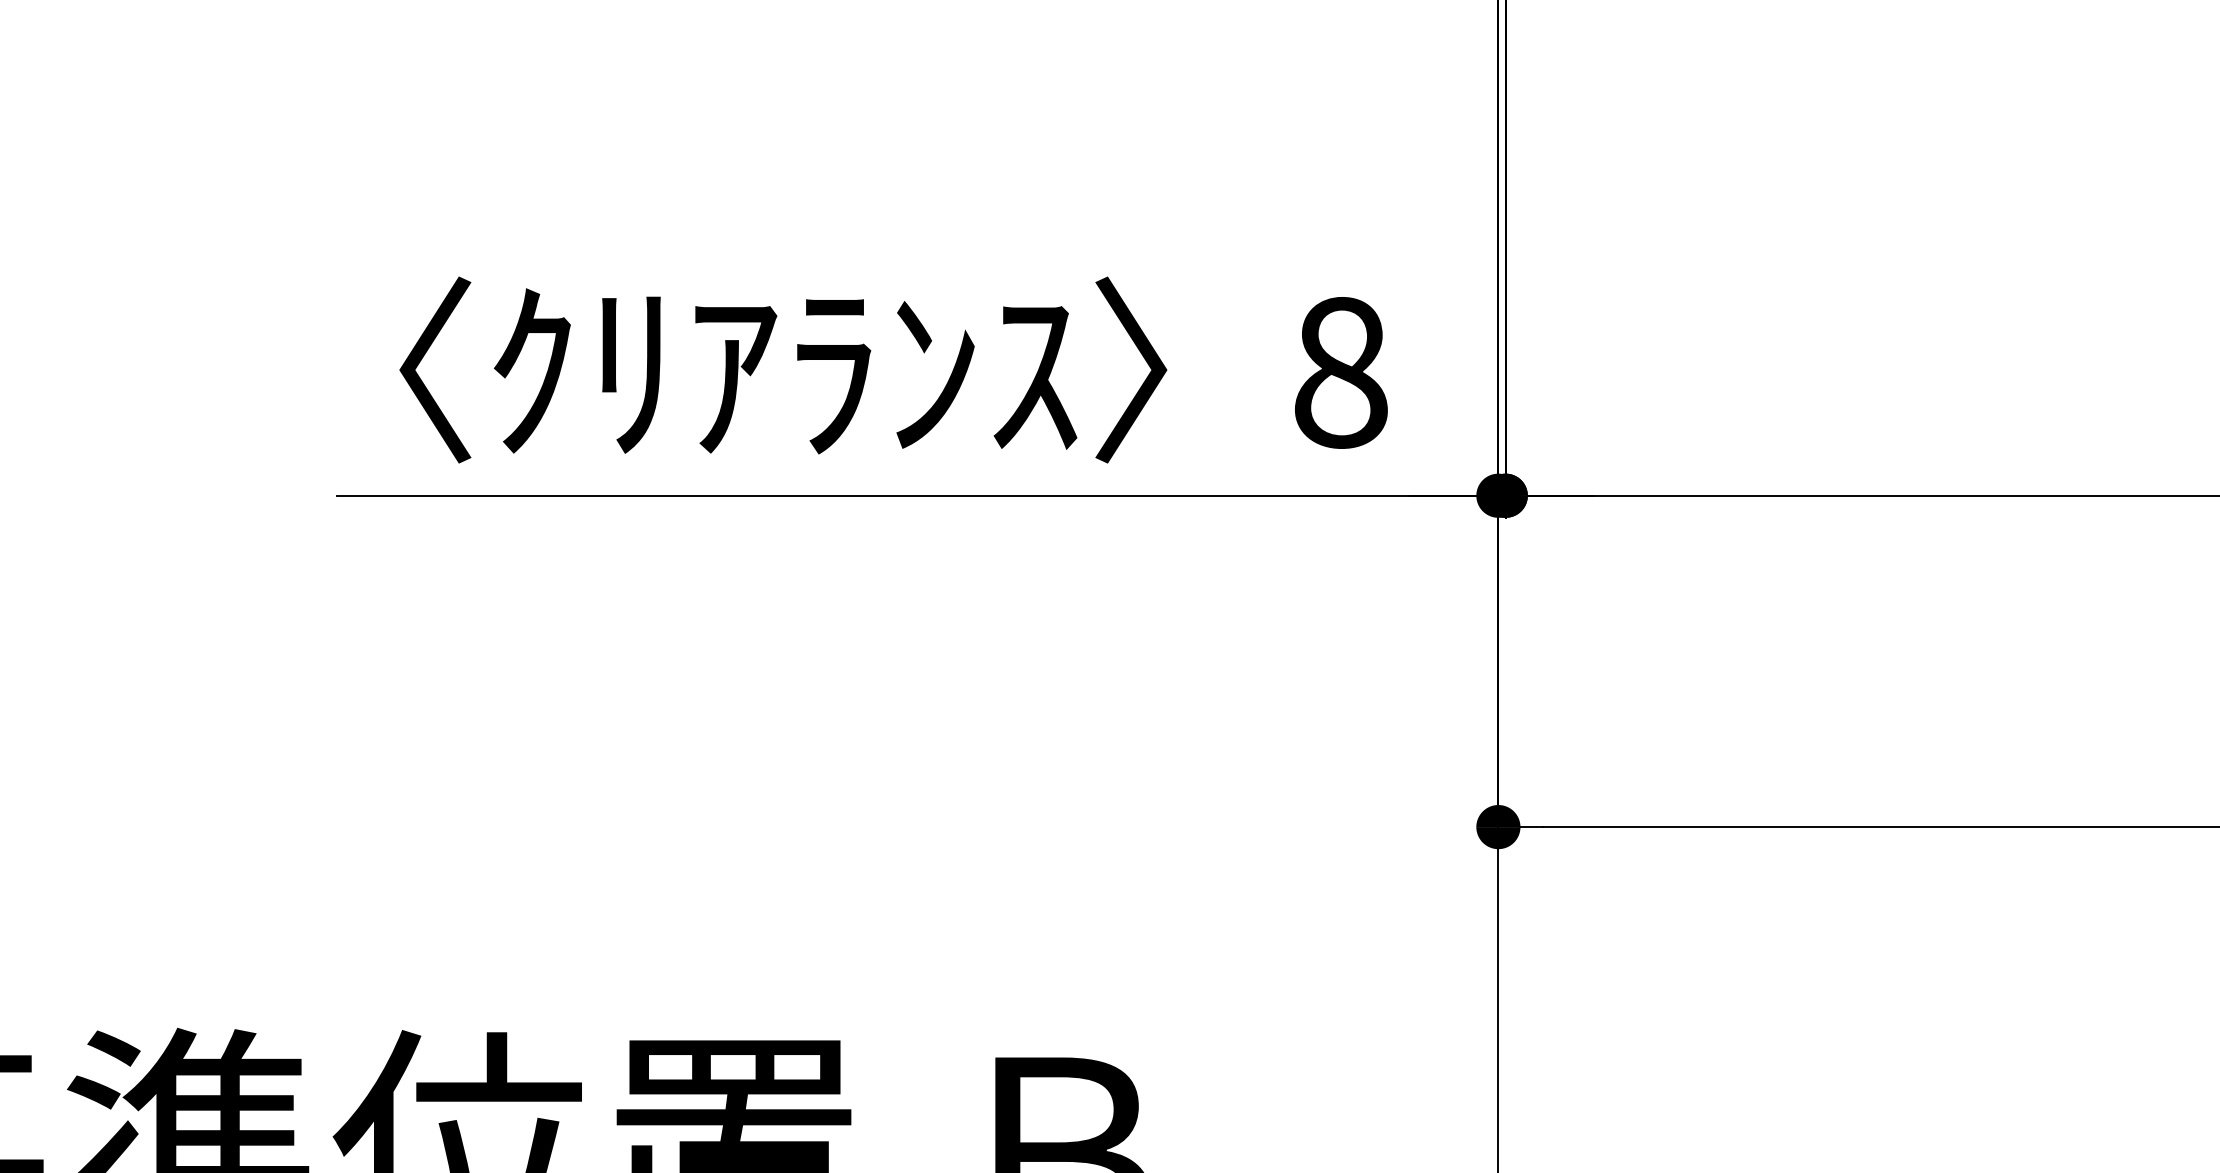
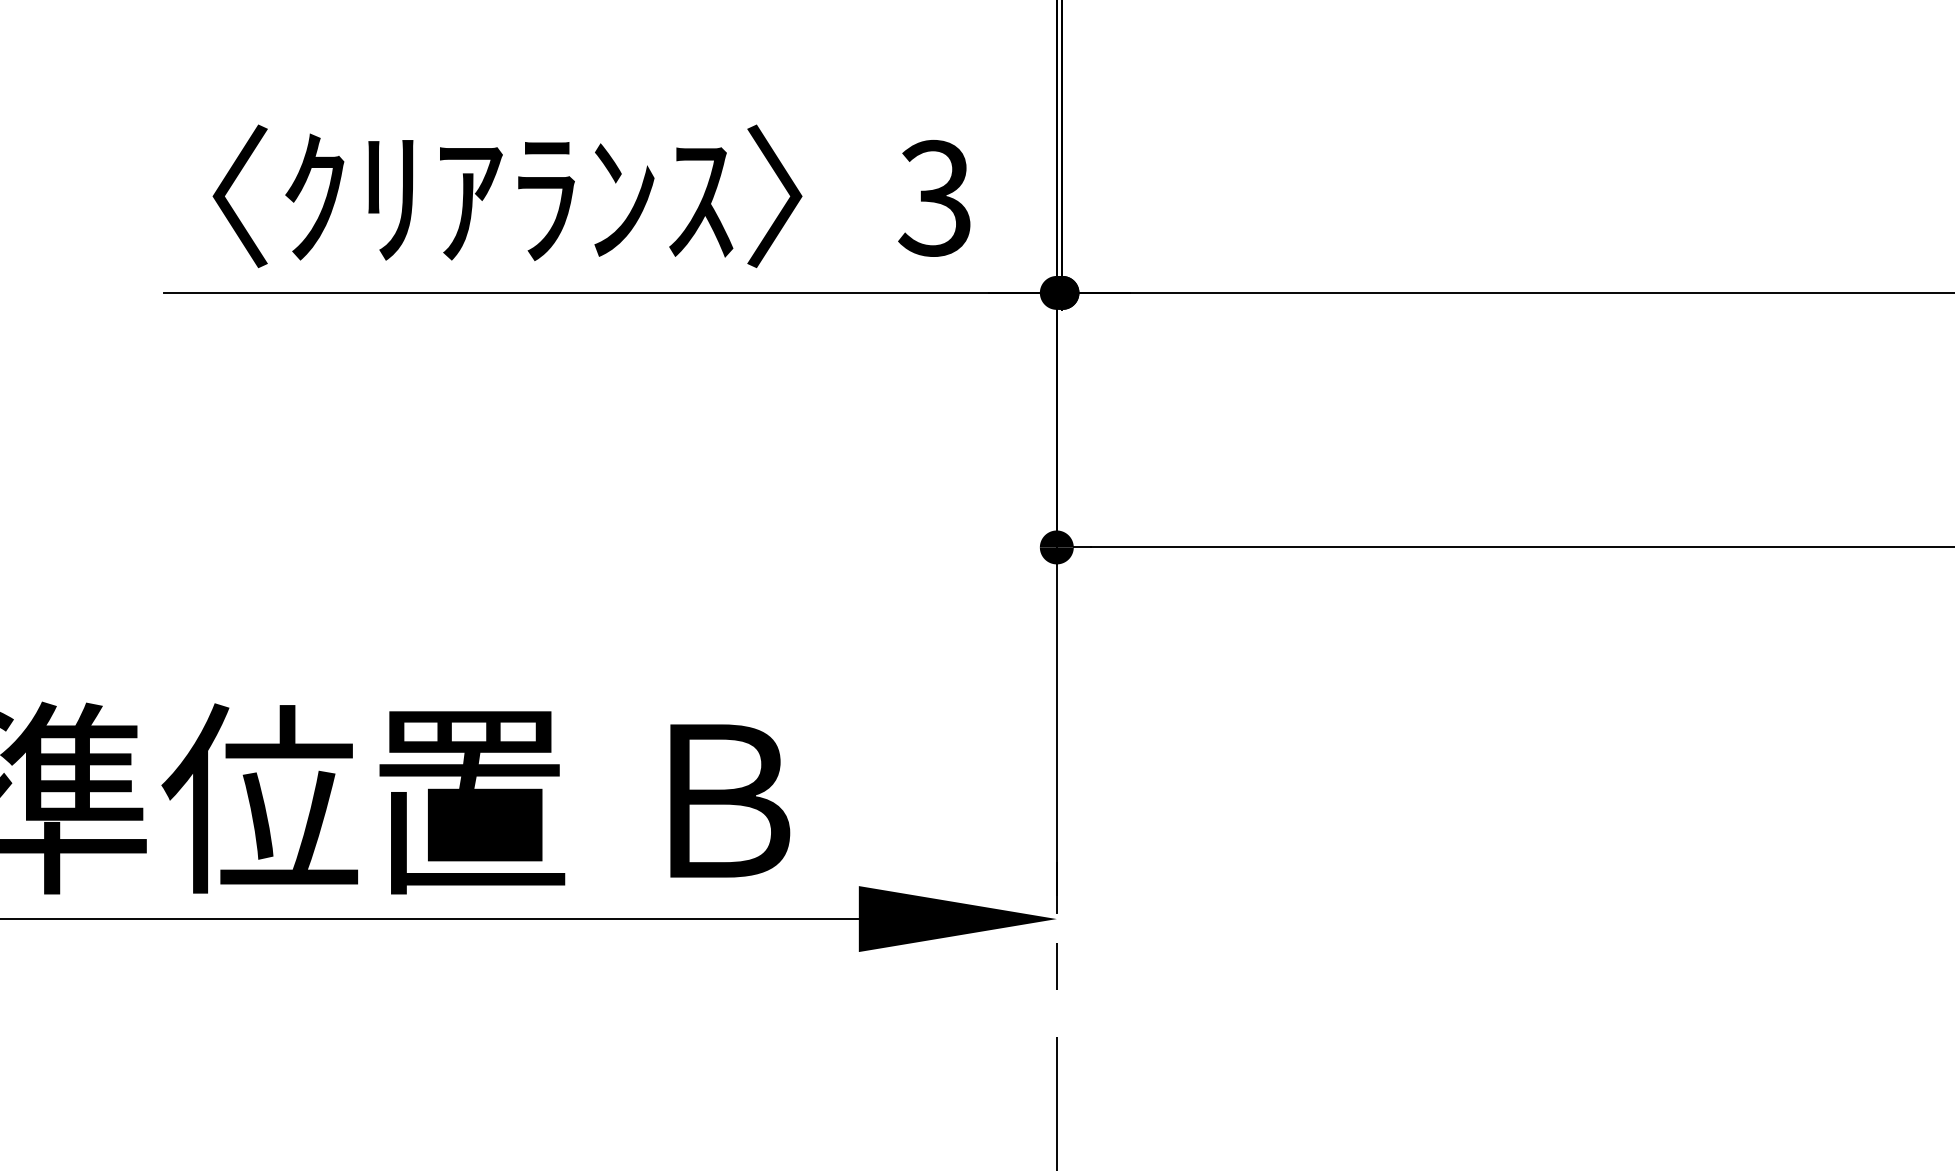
text: (1339, 371) -> (934, 197), 8 -> 3

